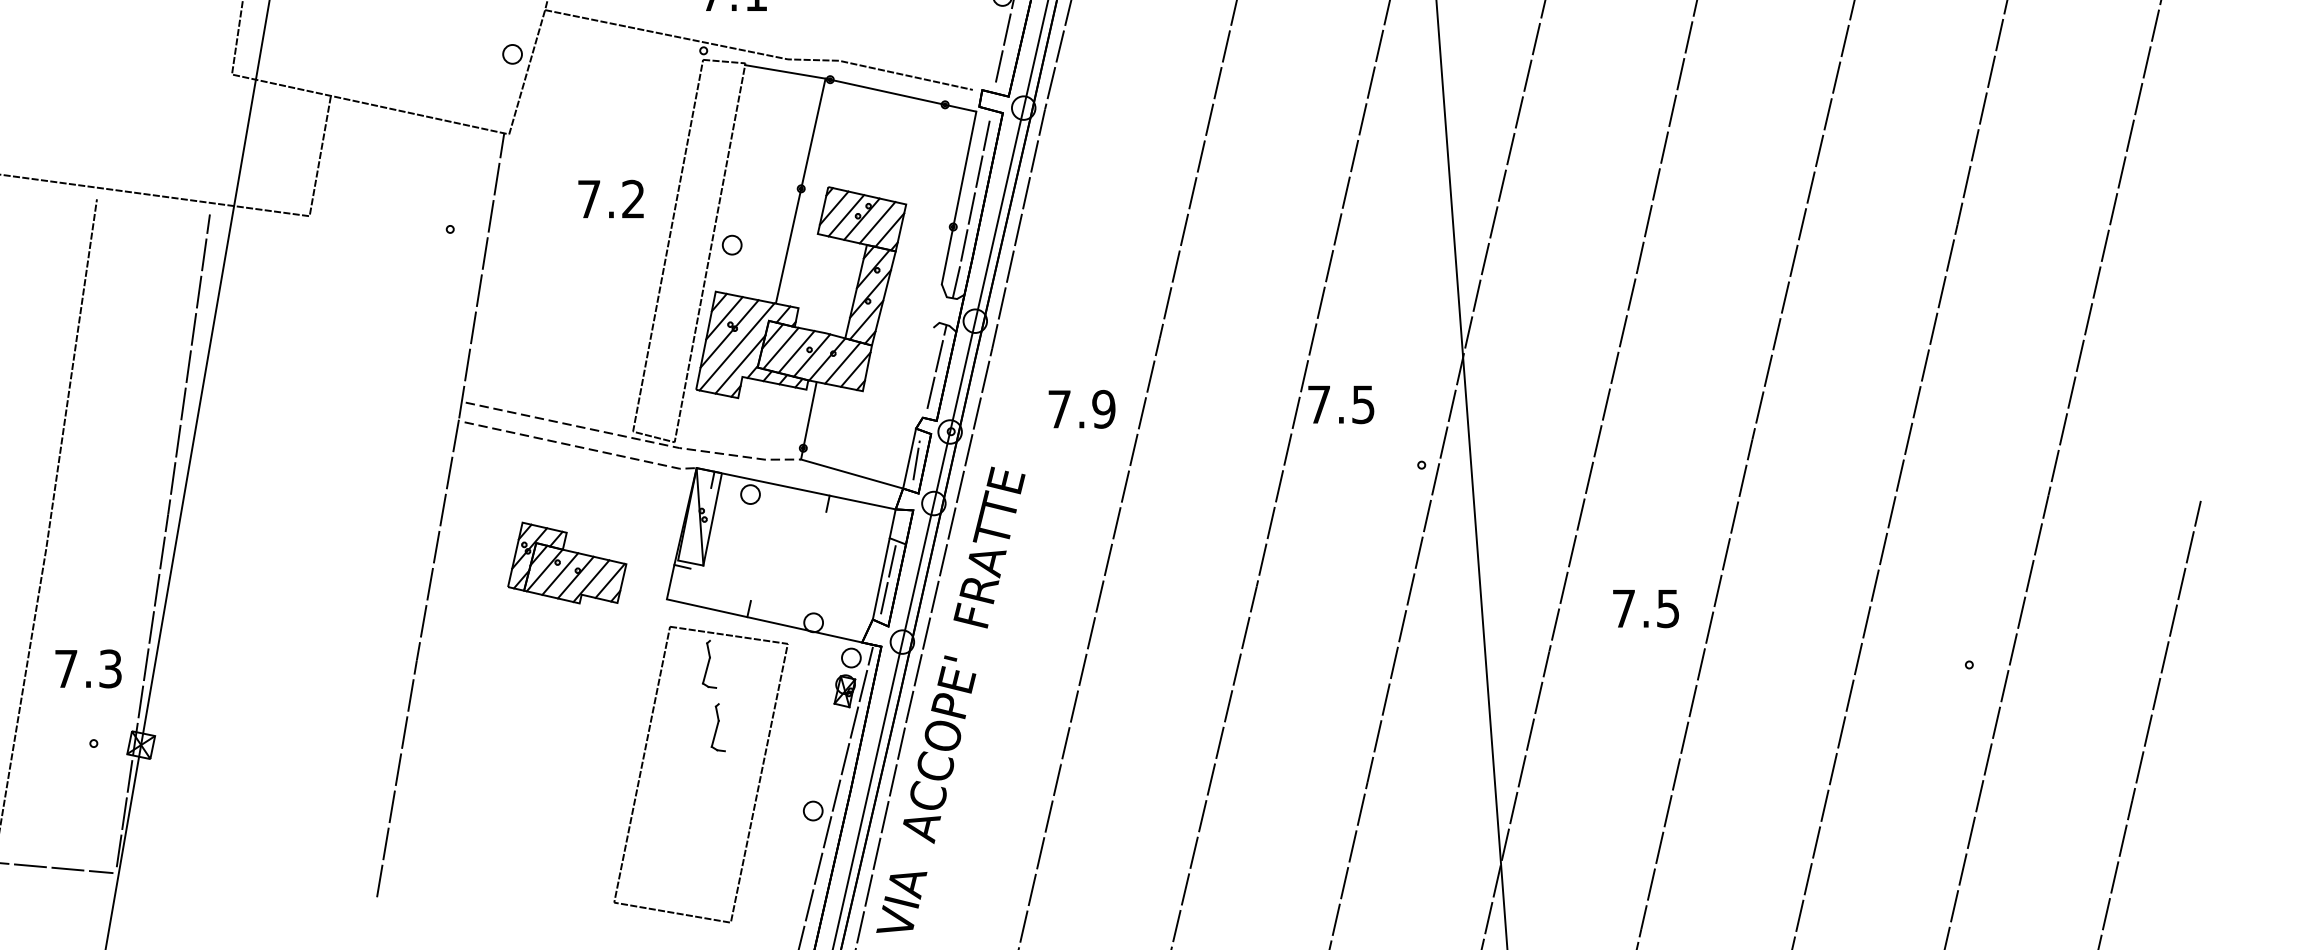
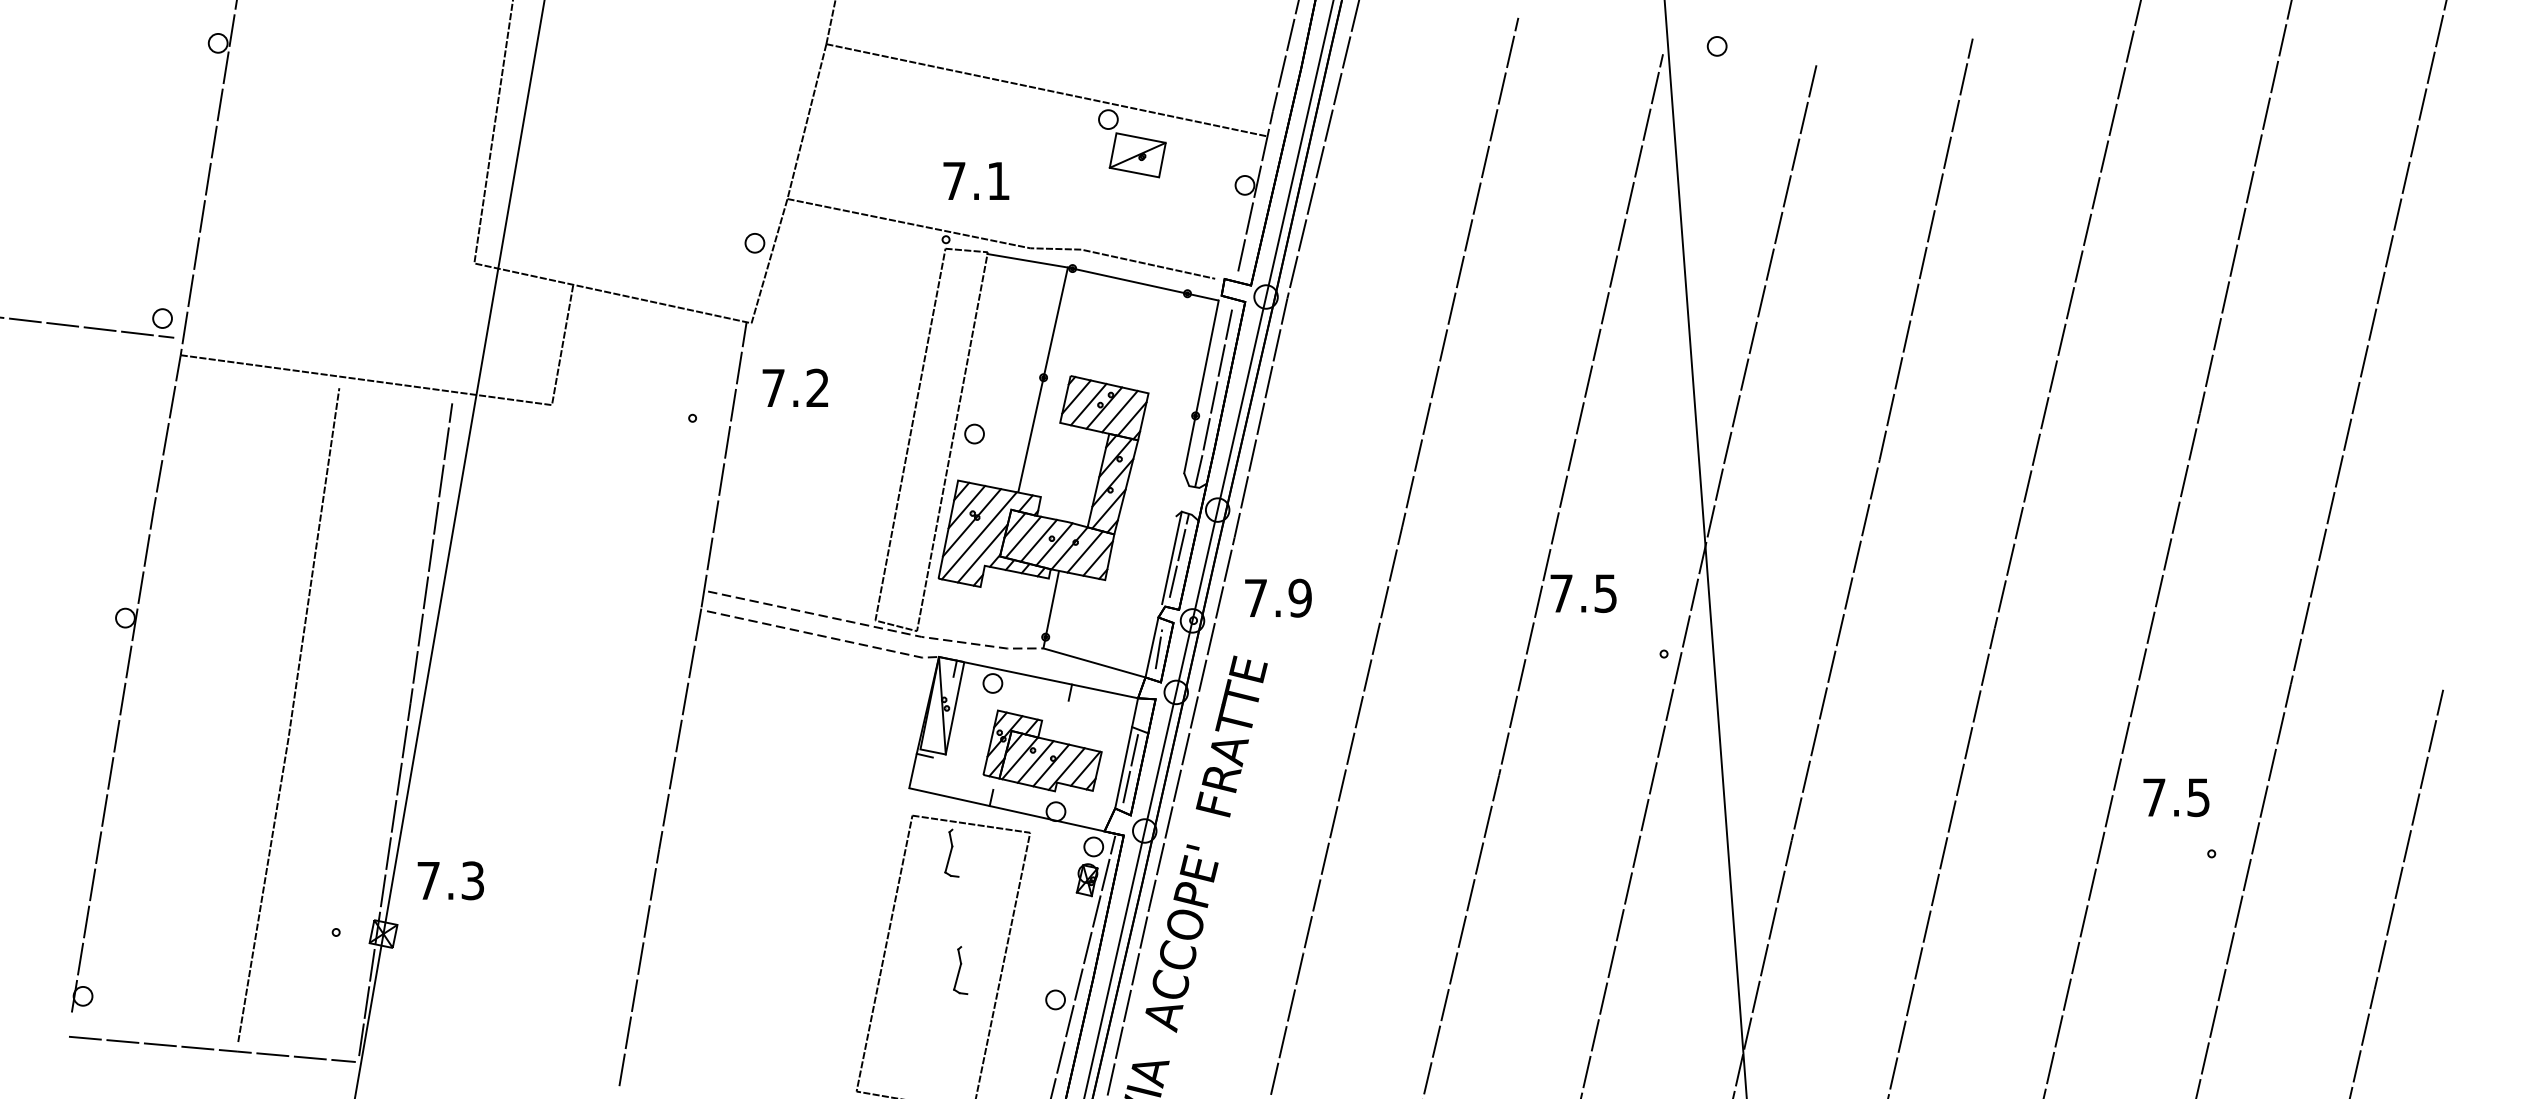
text: (610, 198) -> (794, 387), moved
line: (929, 368) -> (1171, 557), added
text: (1082, 408) -> (1278, 597), moved
part: (567, 562) -> (1042, 750), moved
text: (1646, 608) -> (2176, 797), moved
text: (88, 668) -> (450, 880), moved
part: (718, 727) -> (960, 970), moved

